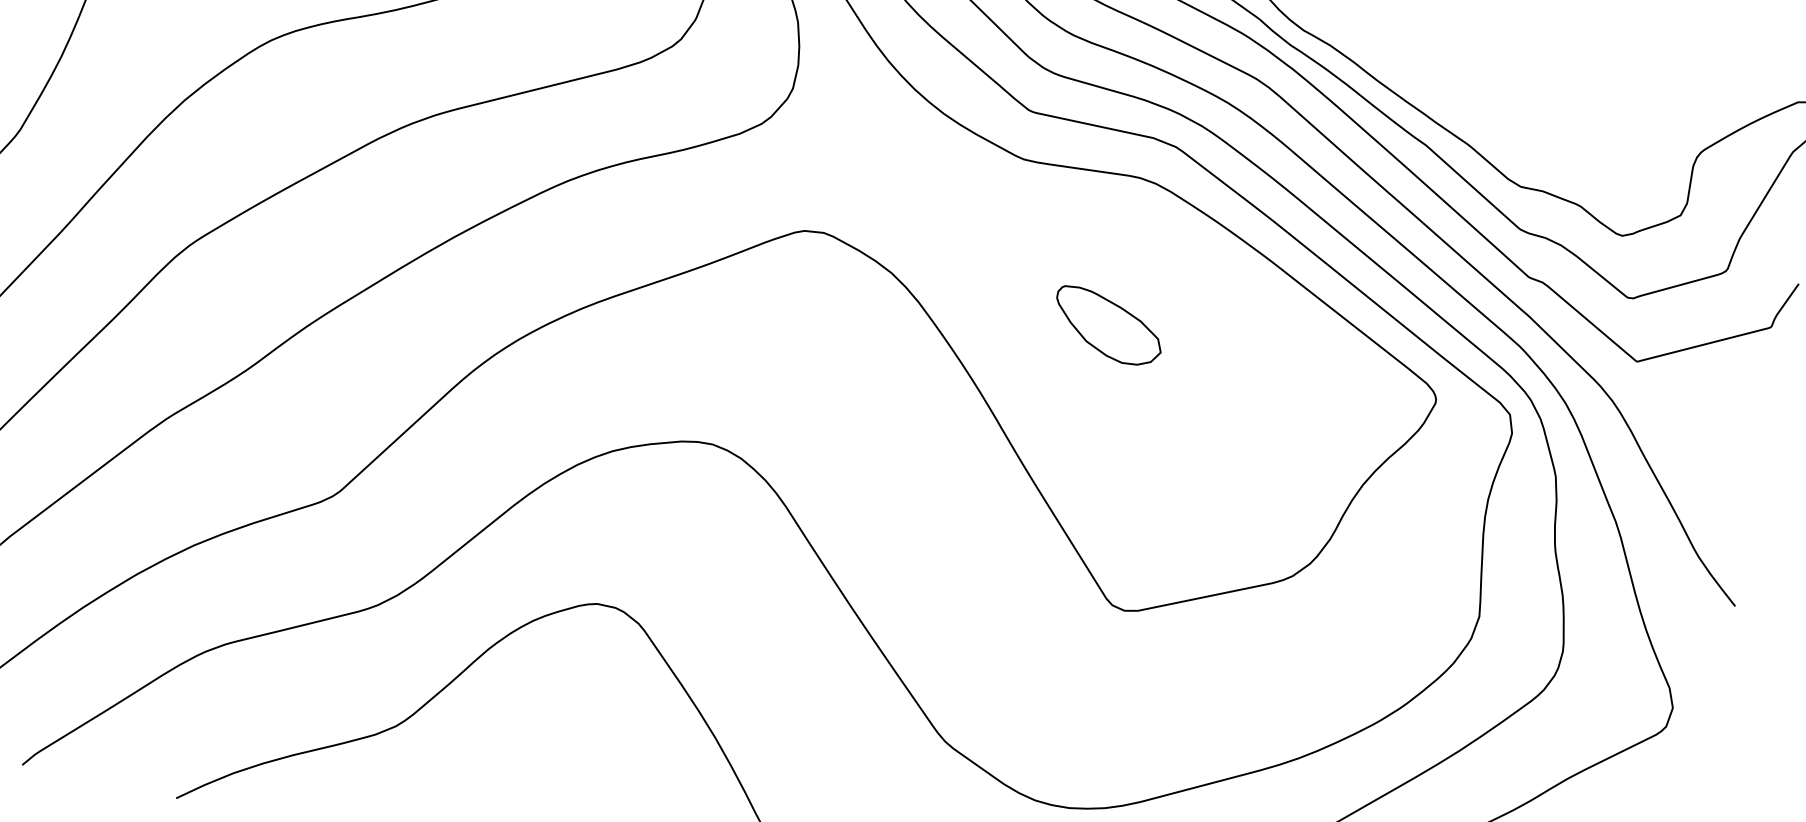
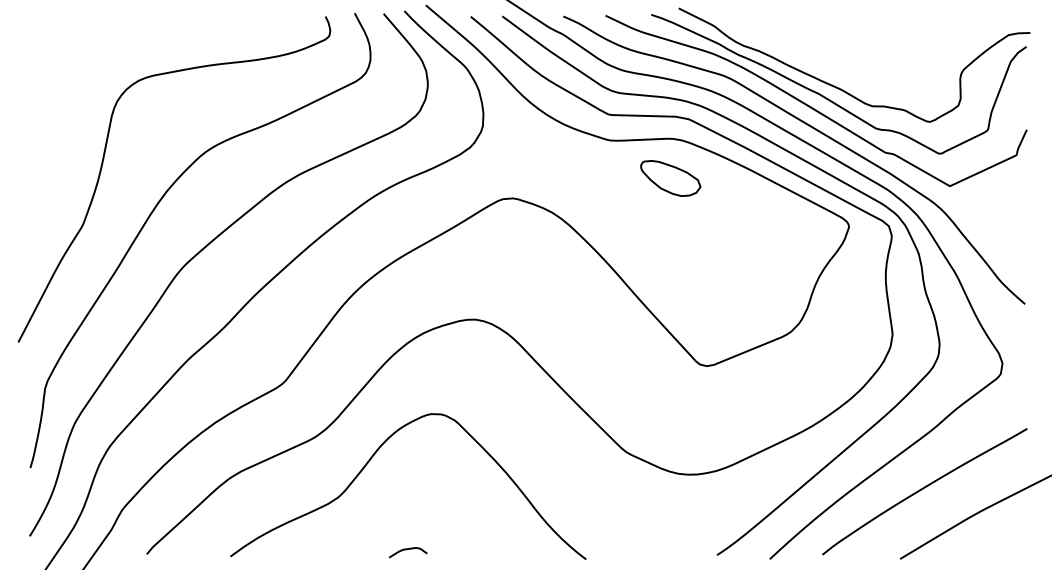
part: (1107, 326) -> (670, 178), moved

